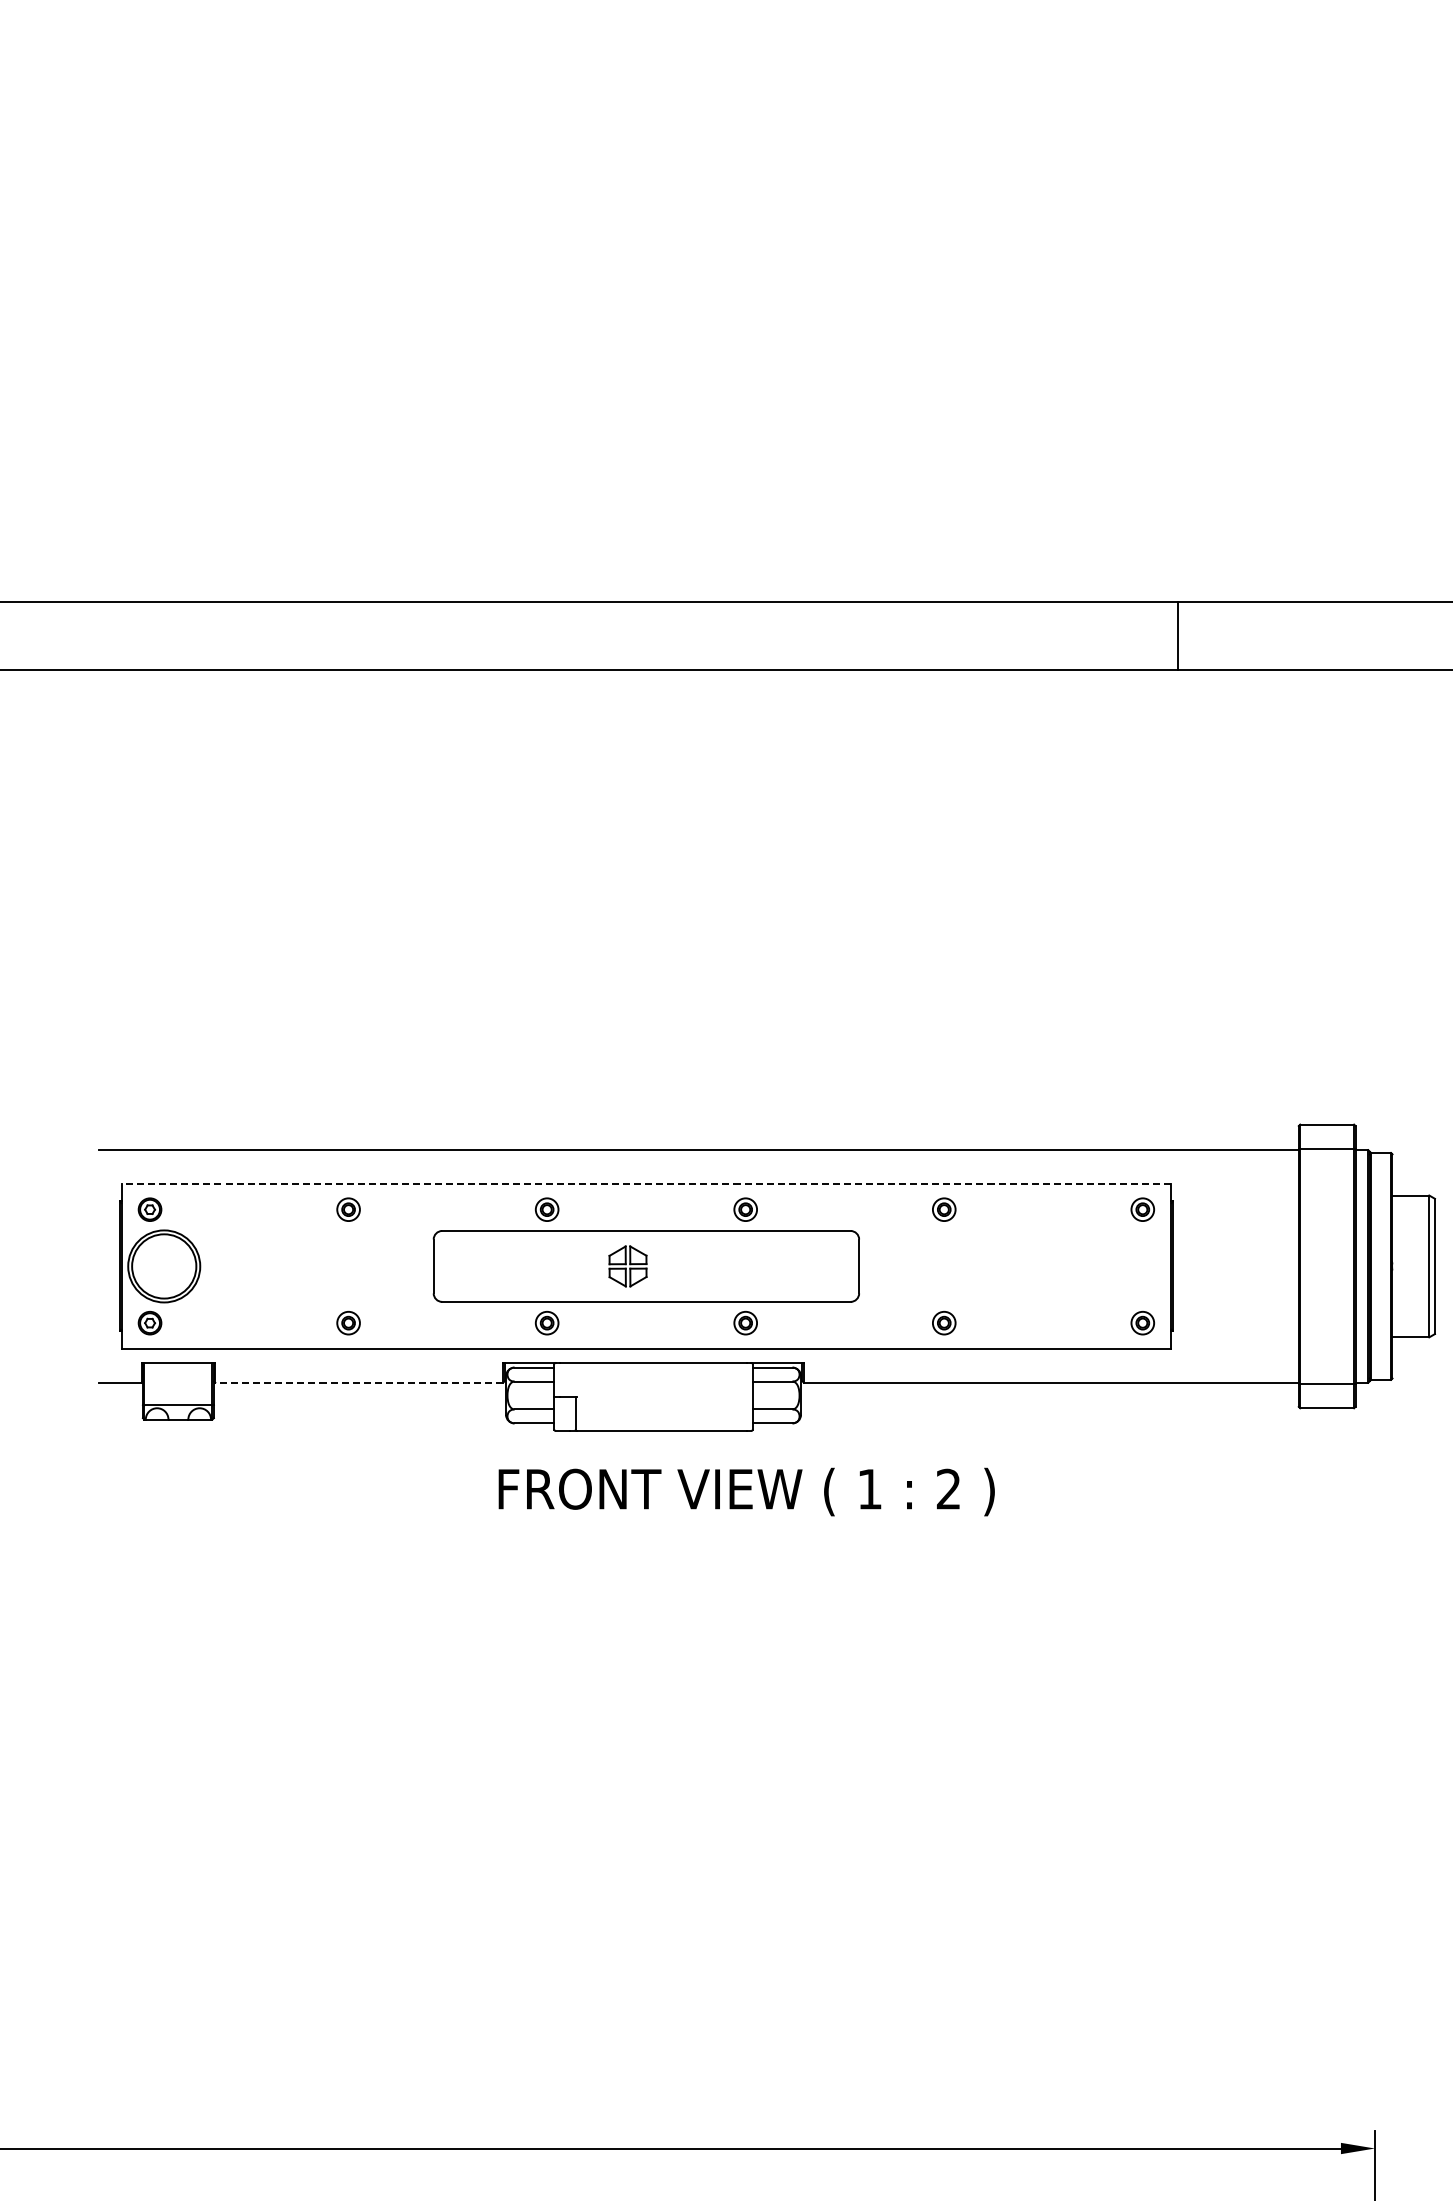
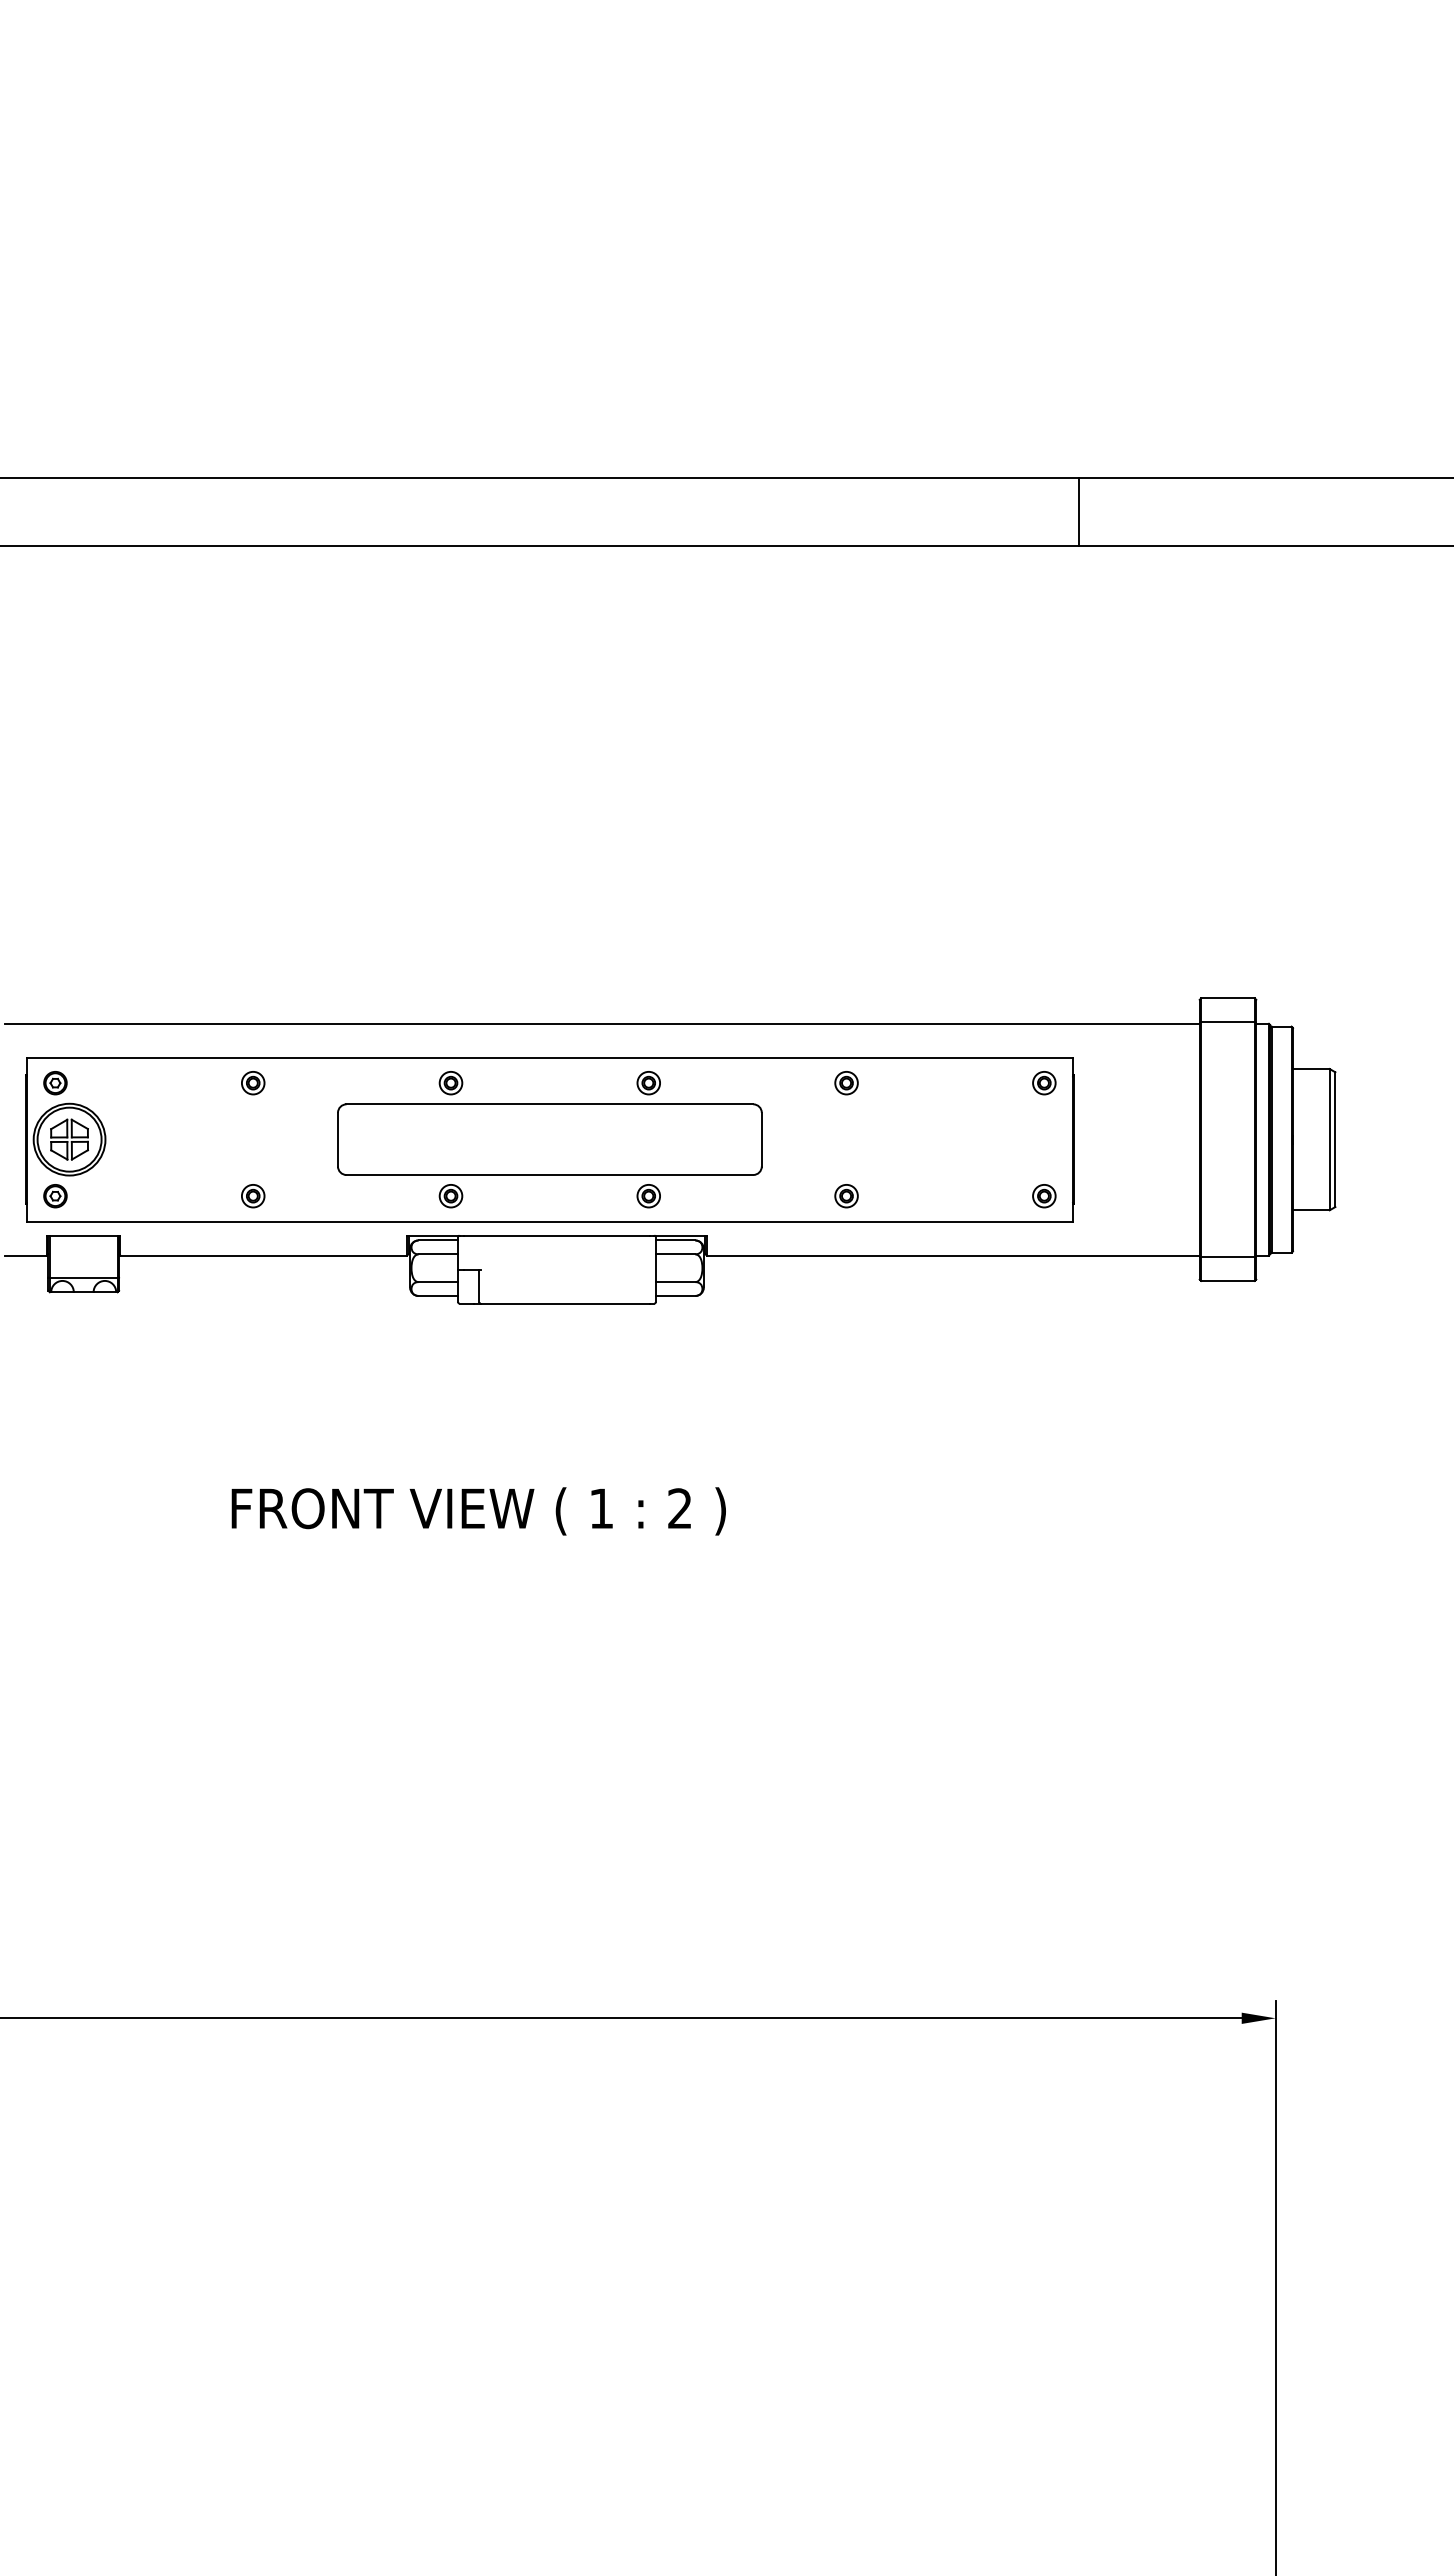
line: (646, 1183) -> (549, 1057), dashed -> solid
part: (627, 1266) -> (69, 1139), moved
line: (358, 1382) -> (263, 1255), dashed -> solid
text: (746, 1492) -> (478, 1511), moved

